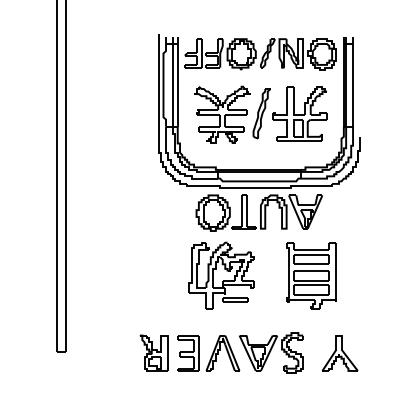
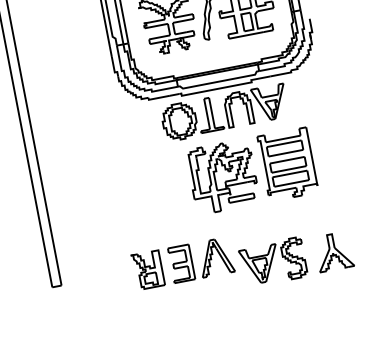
part: (221, 275) -> (223, 176), moved
part: (271, 352) -> (273, 261), moved
part: (340, 353) -> (334, 252), moved

